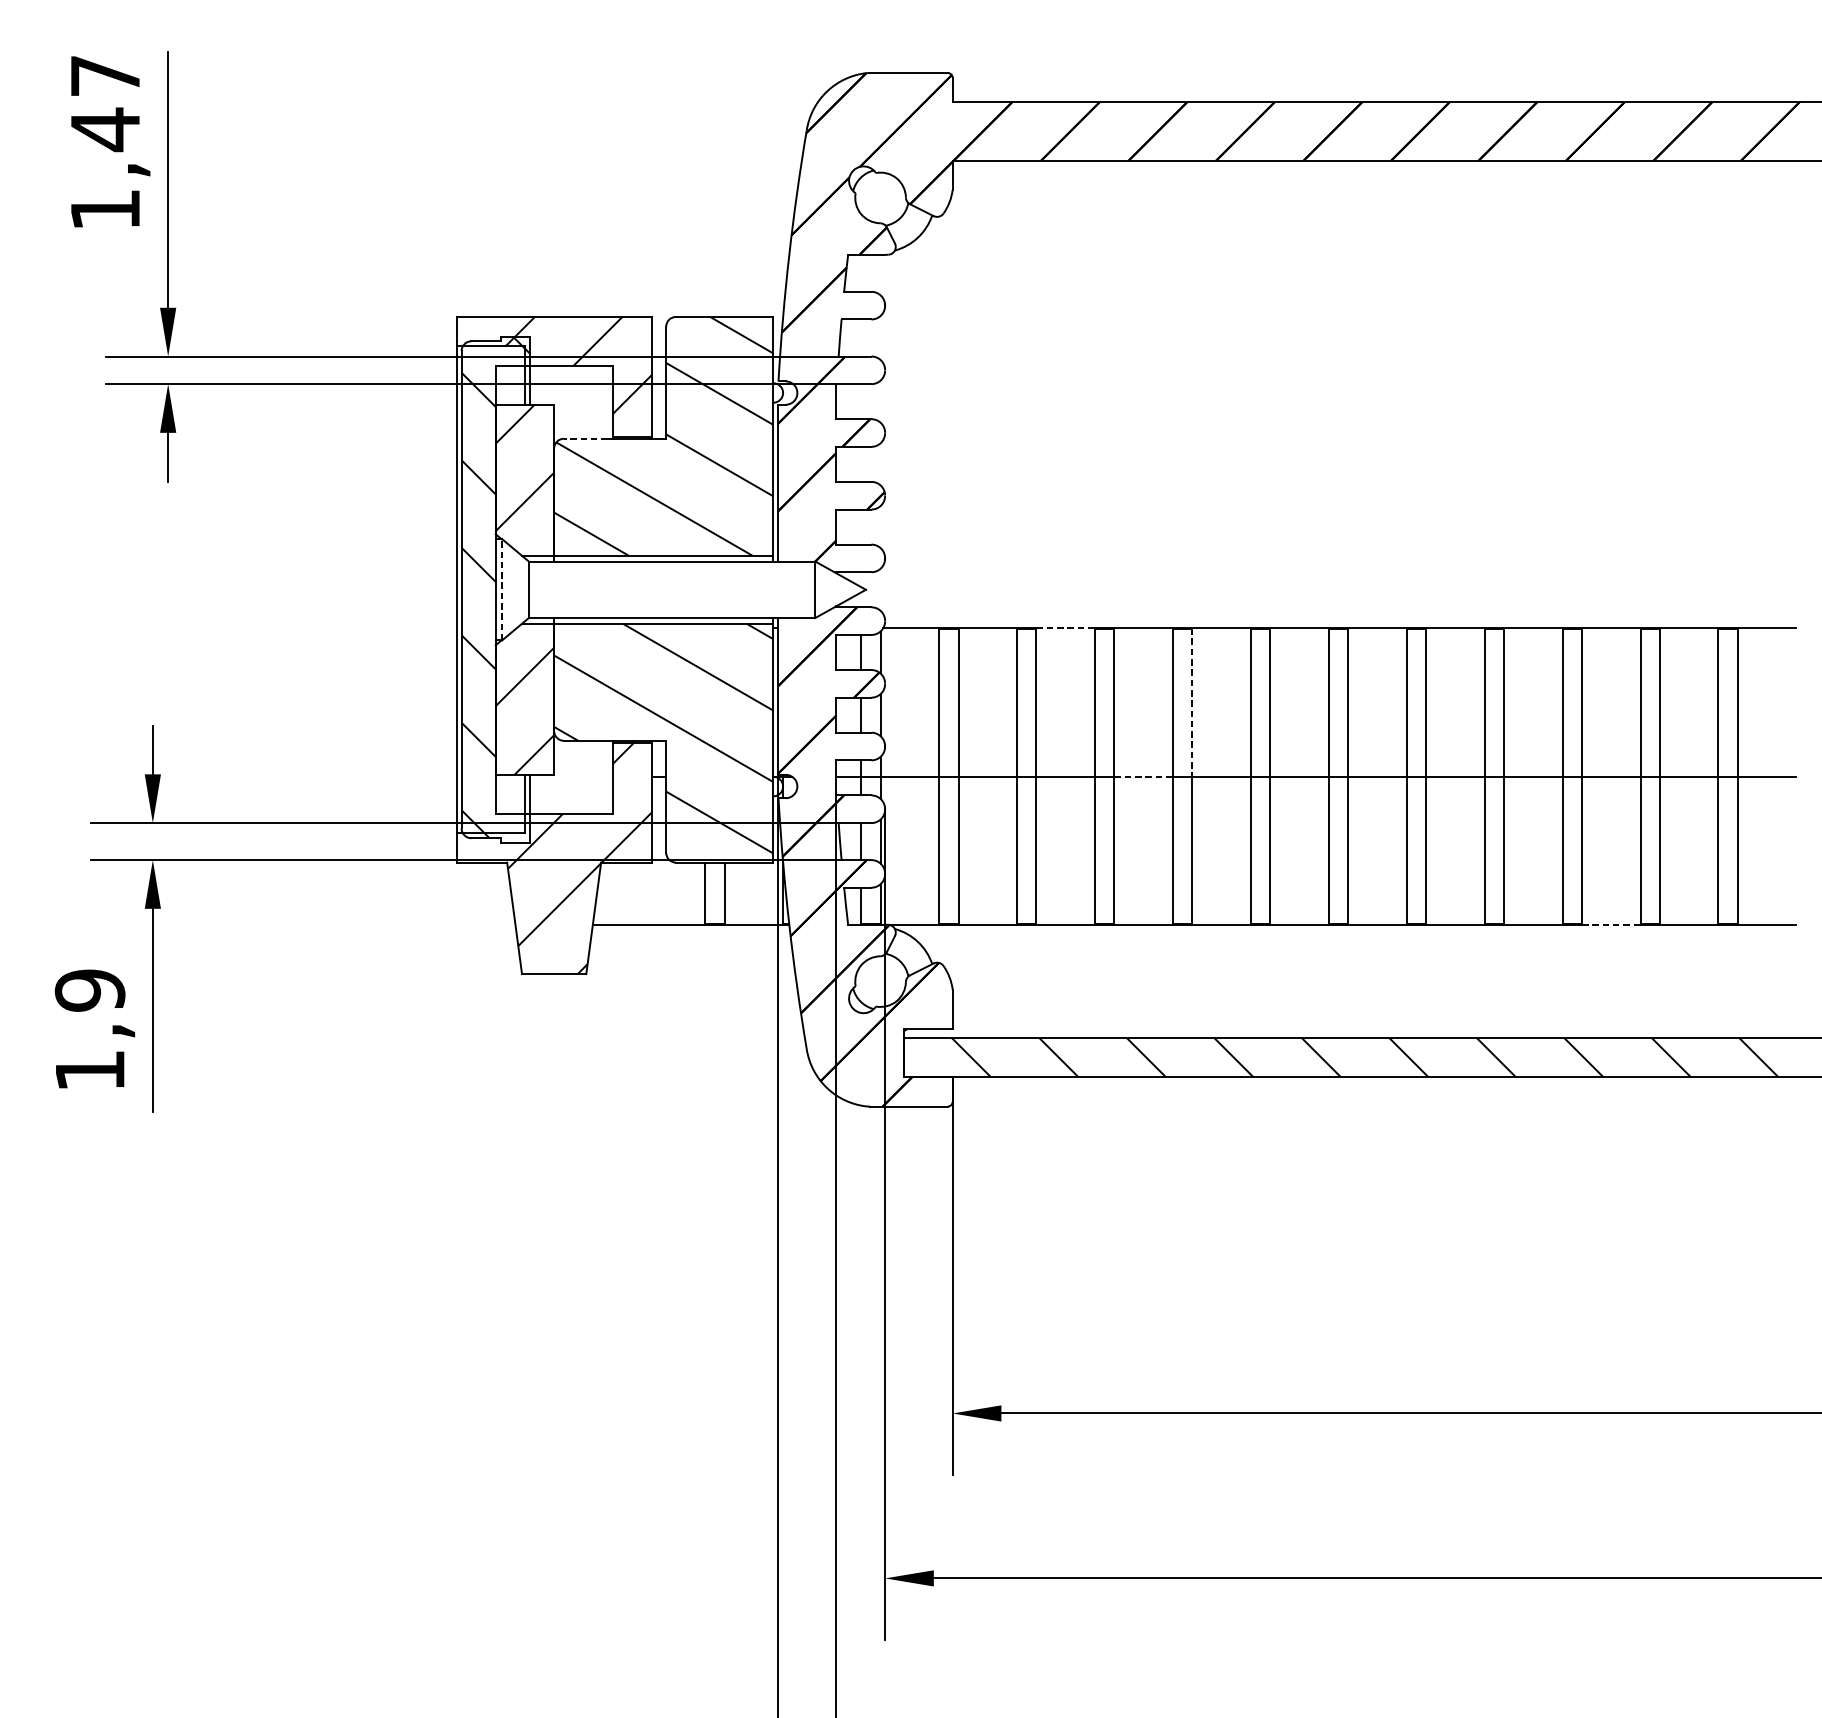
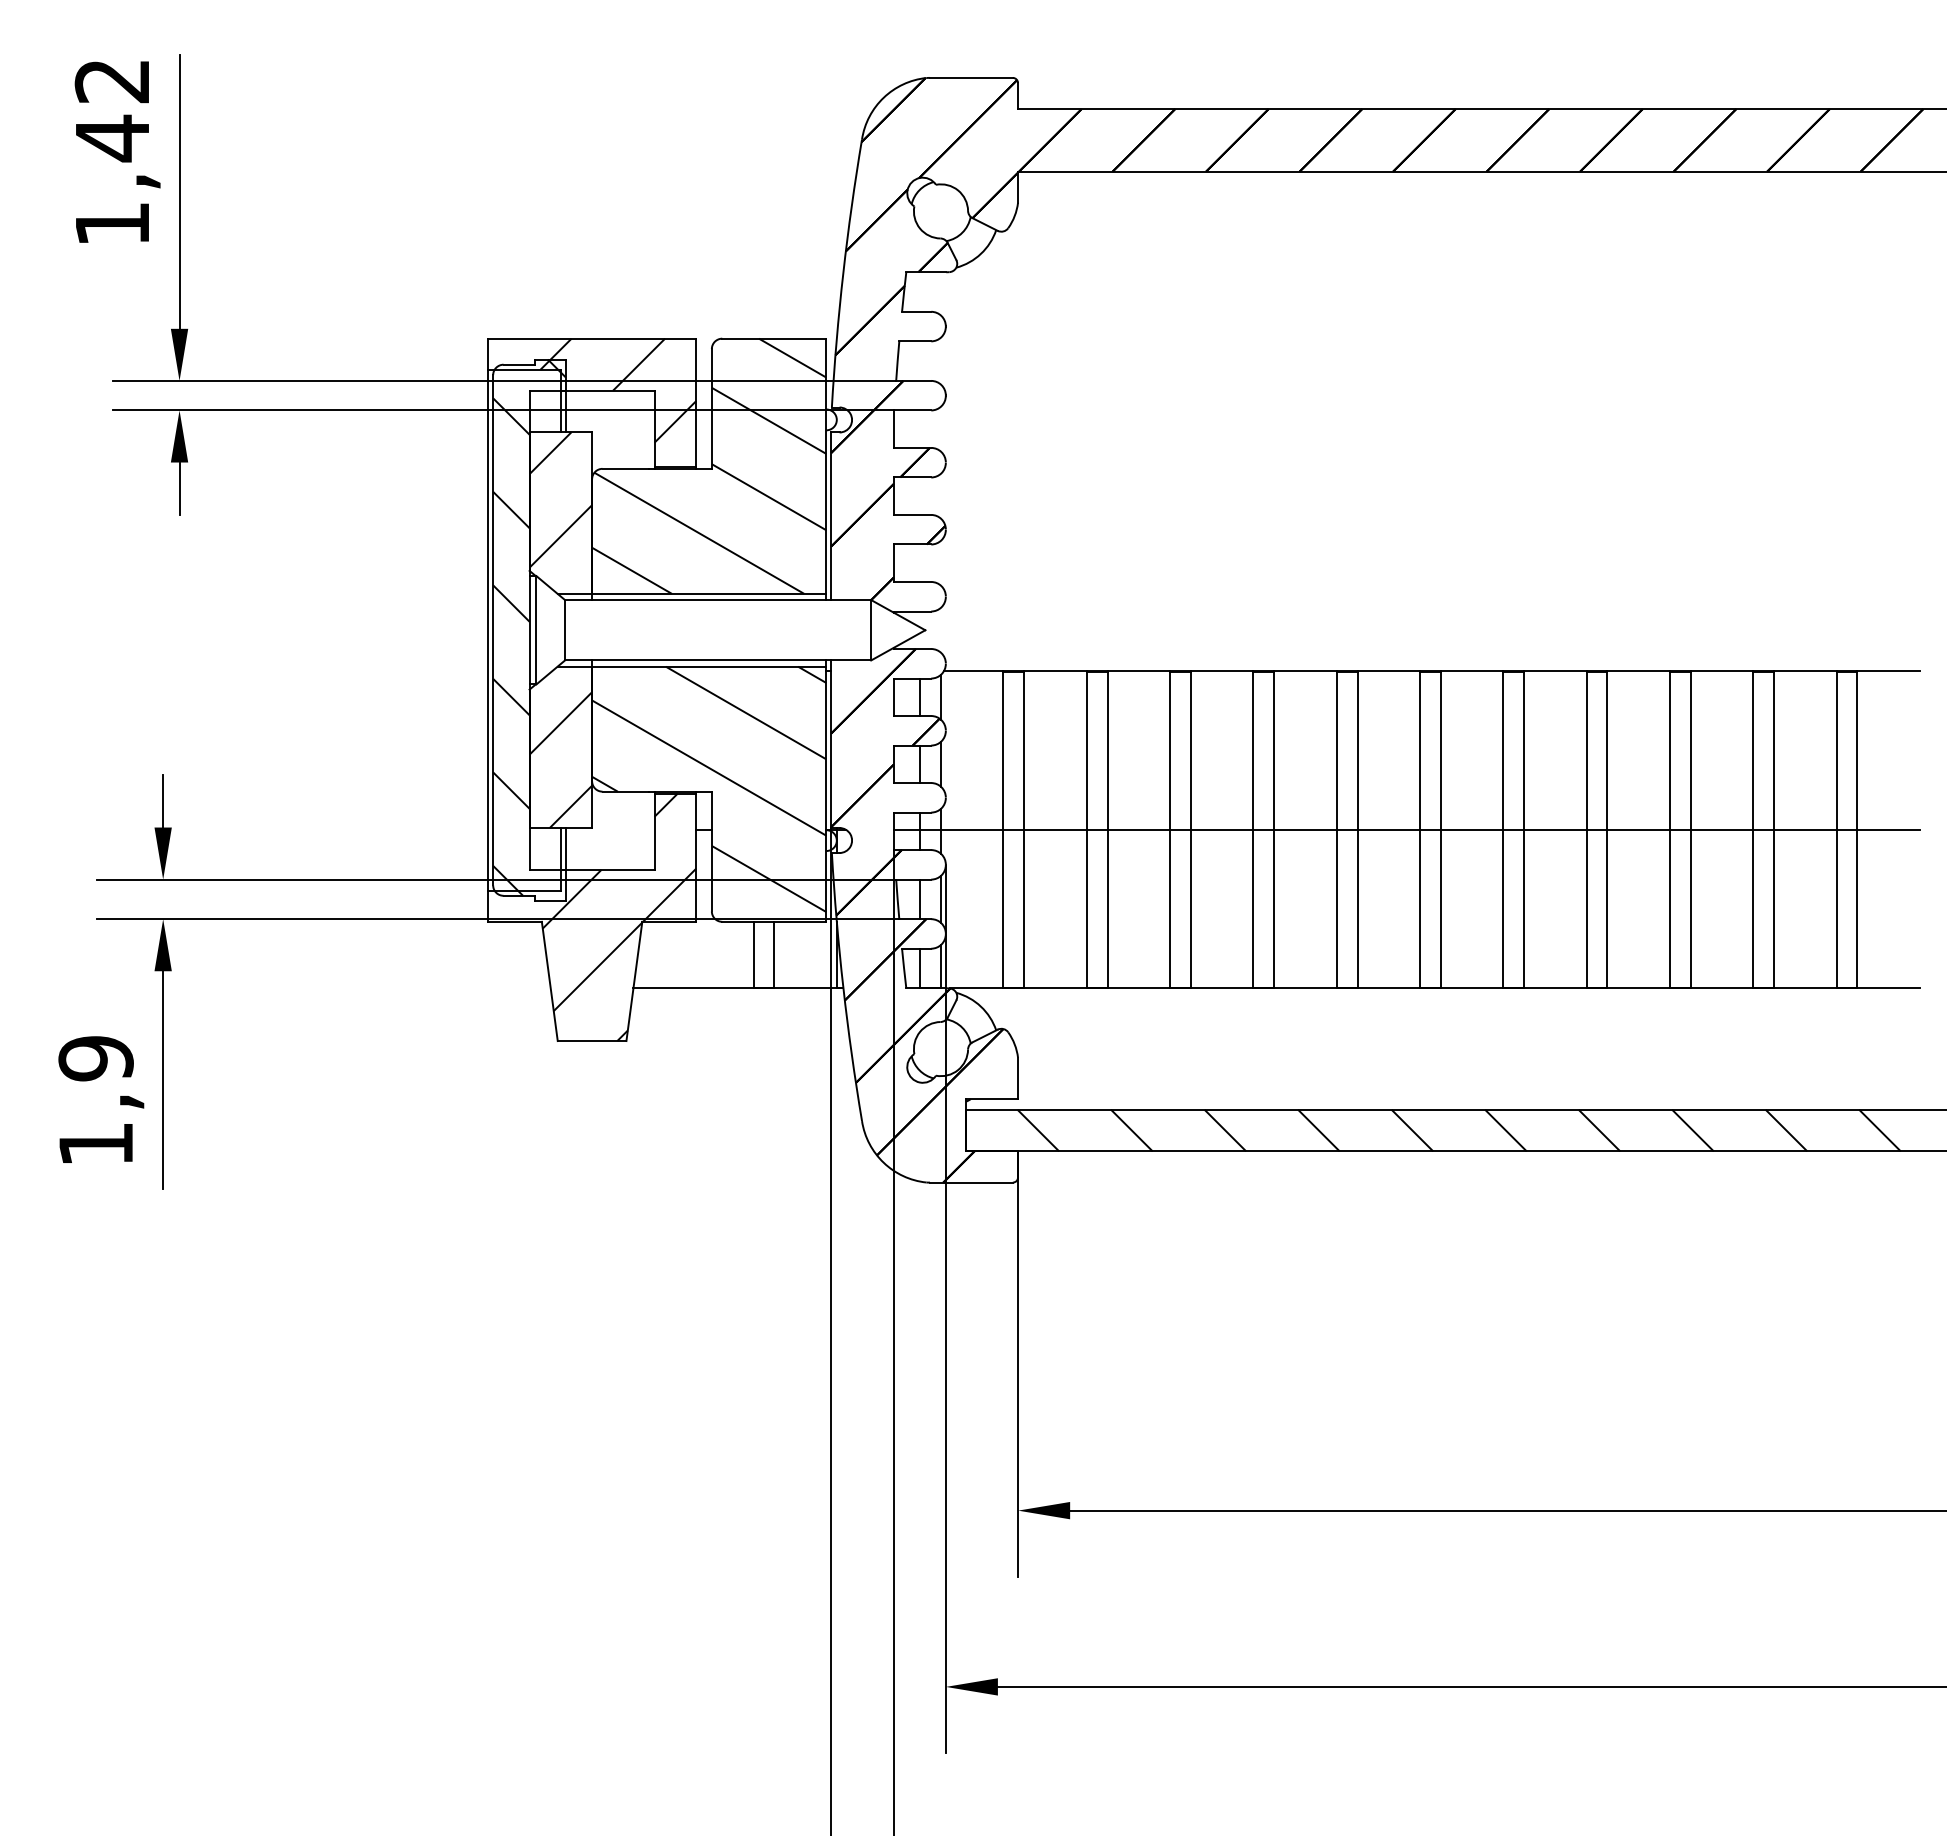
text: (104, 76) -> (111, 81), 1,47 -> 1,42
line: (585, 438) -> (625, 468), dashed -> solid
line: (502, 589) -> (536, 629), dashed -> solid
line: (1066, 628) -> (1139, 671), dashed -> solid
line: (1192, 703) -> (1274, 751), dashed -> solid
line: (1143, 776) -> (1222, 829), dashed -> solid
line: (1611, 924) -> (1722, 988), dashed -> solid

